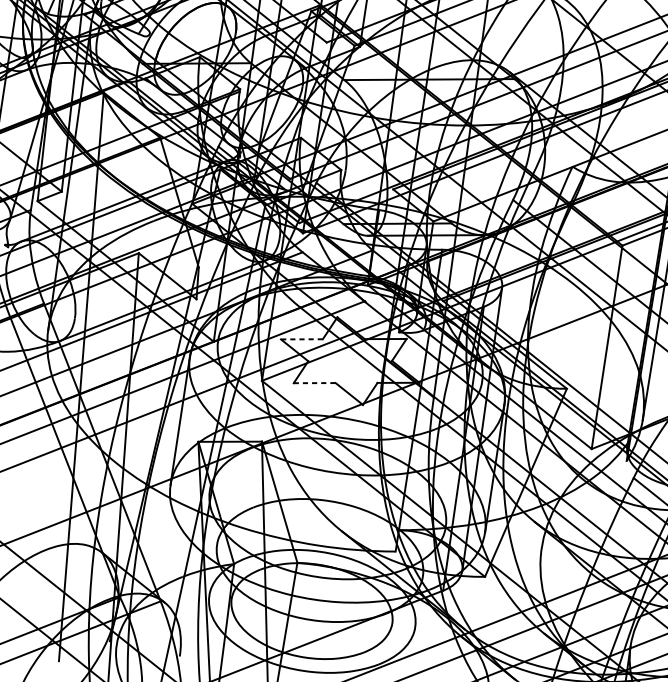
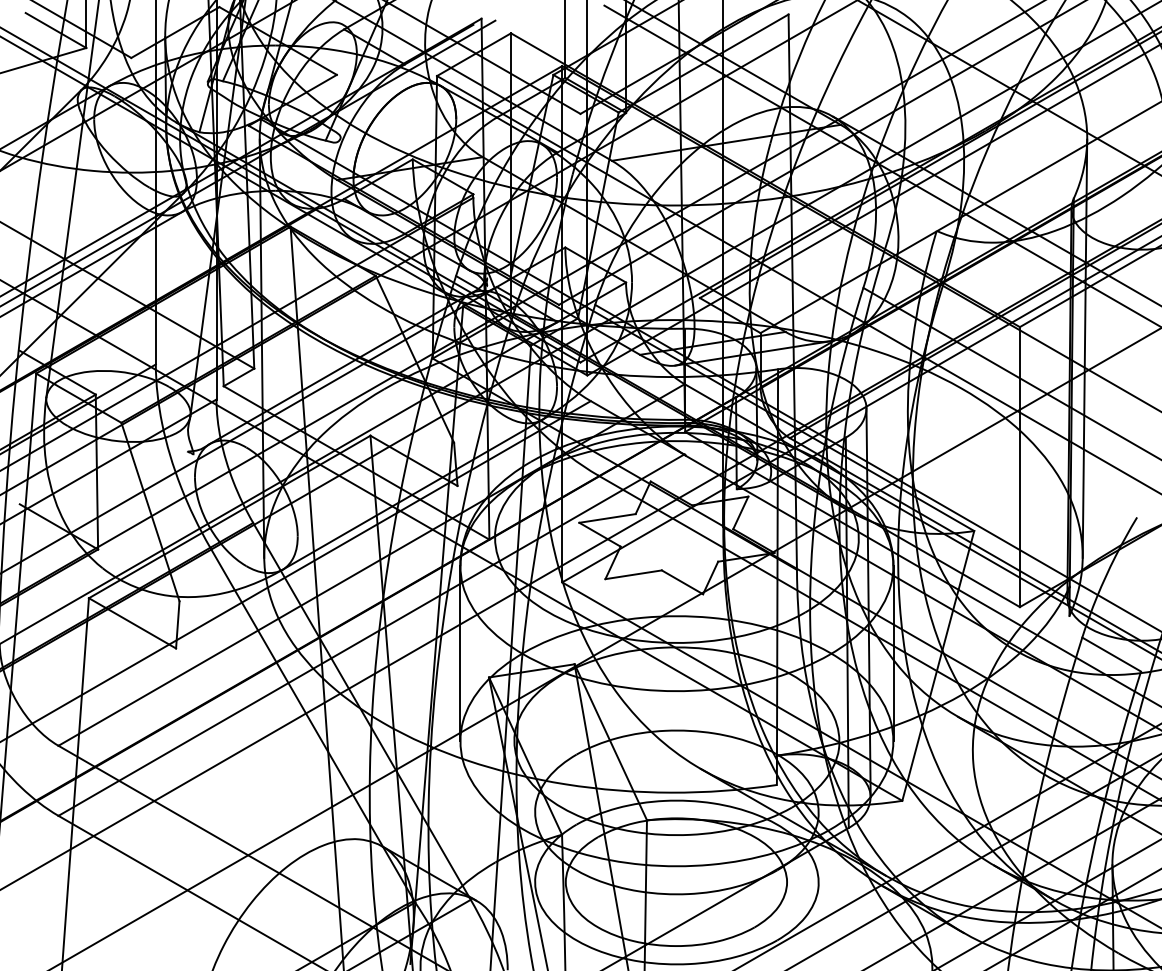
line: (301, 339) -> (607, 518), dashed -> solid
line: (314, 382) -> (633, 574), dashed -> solid

